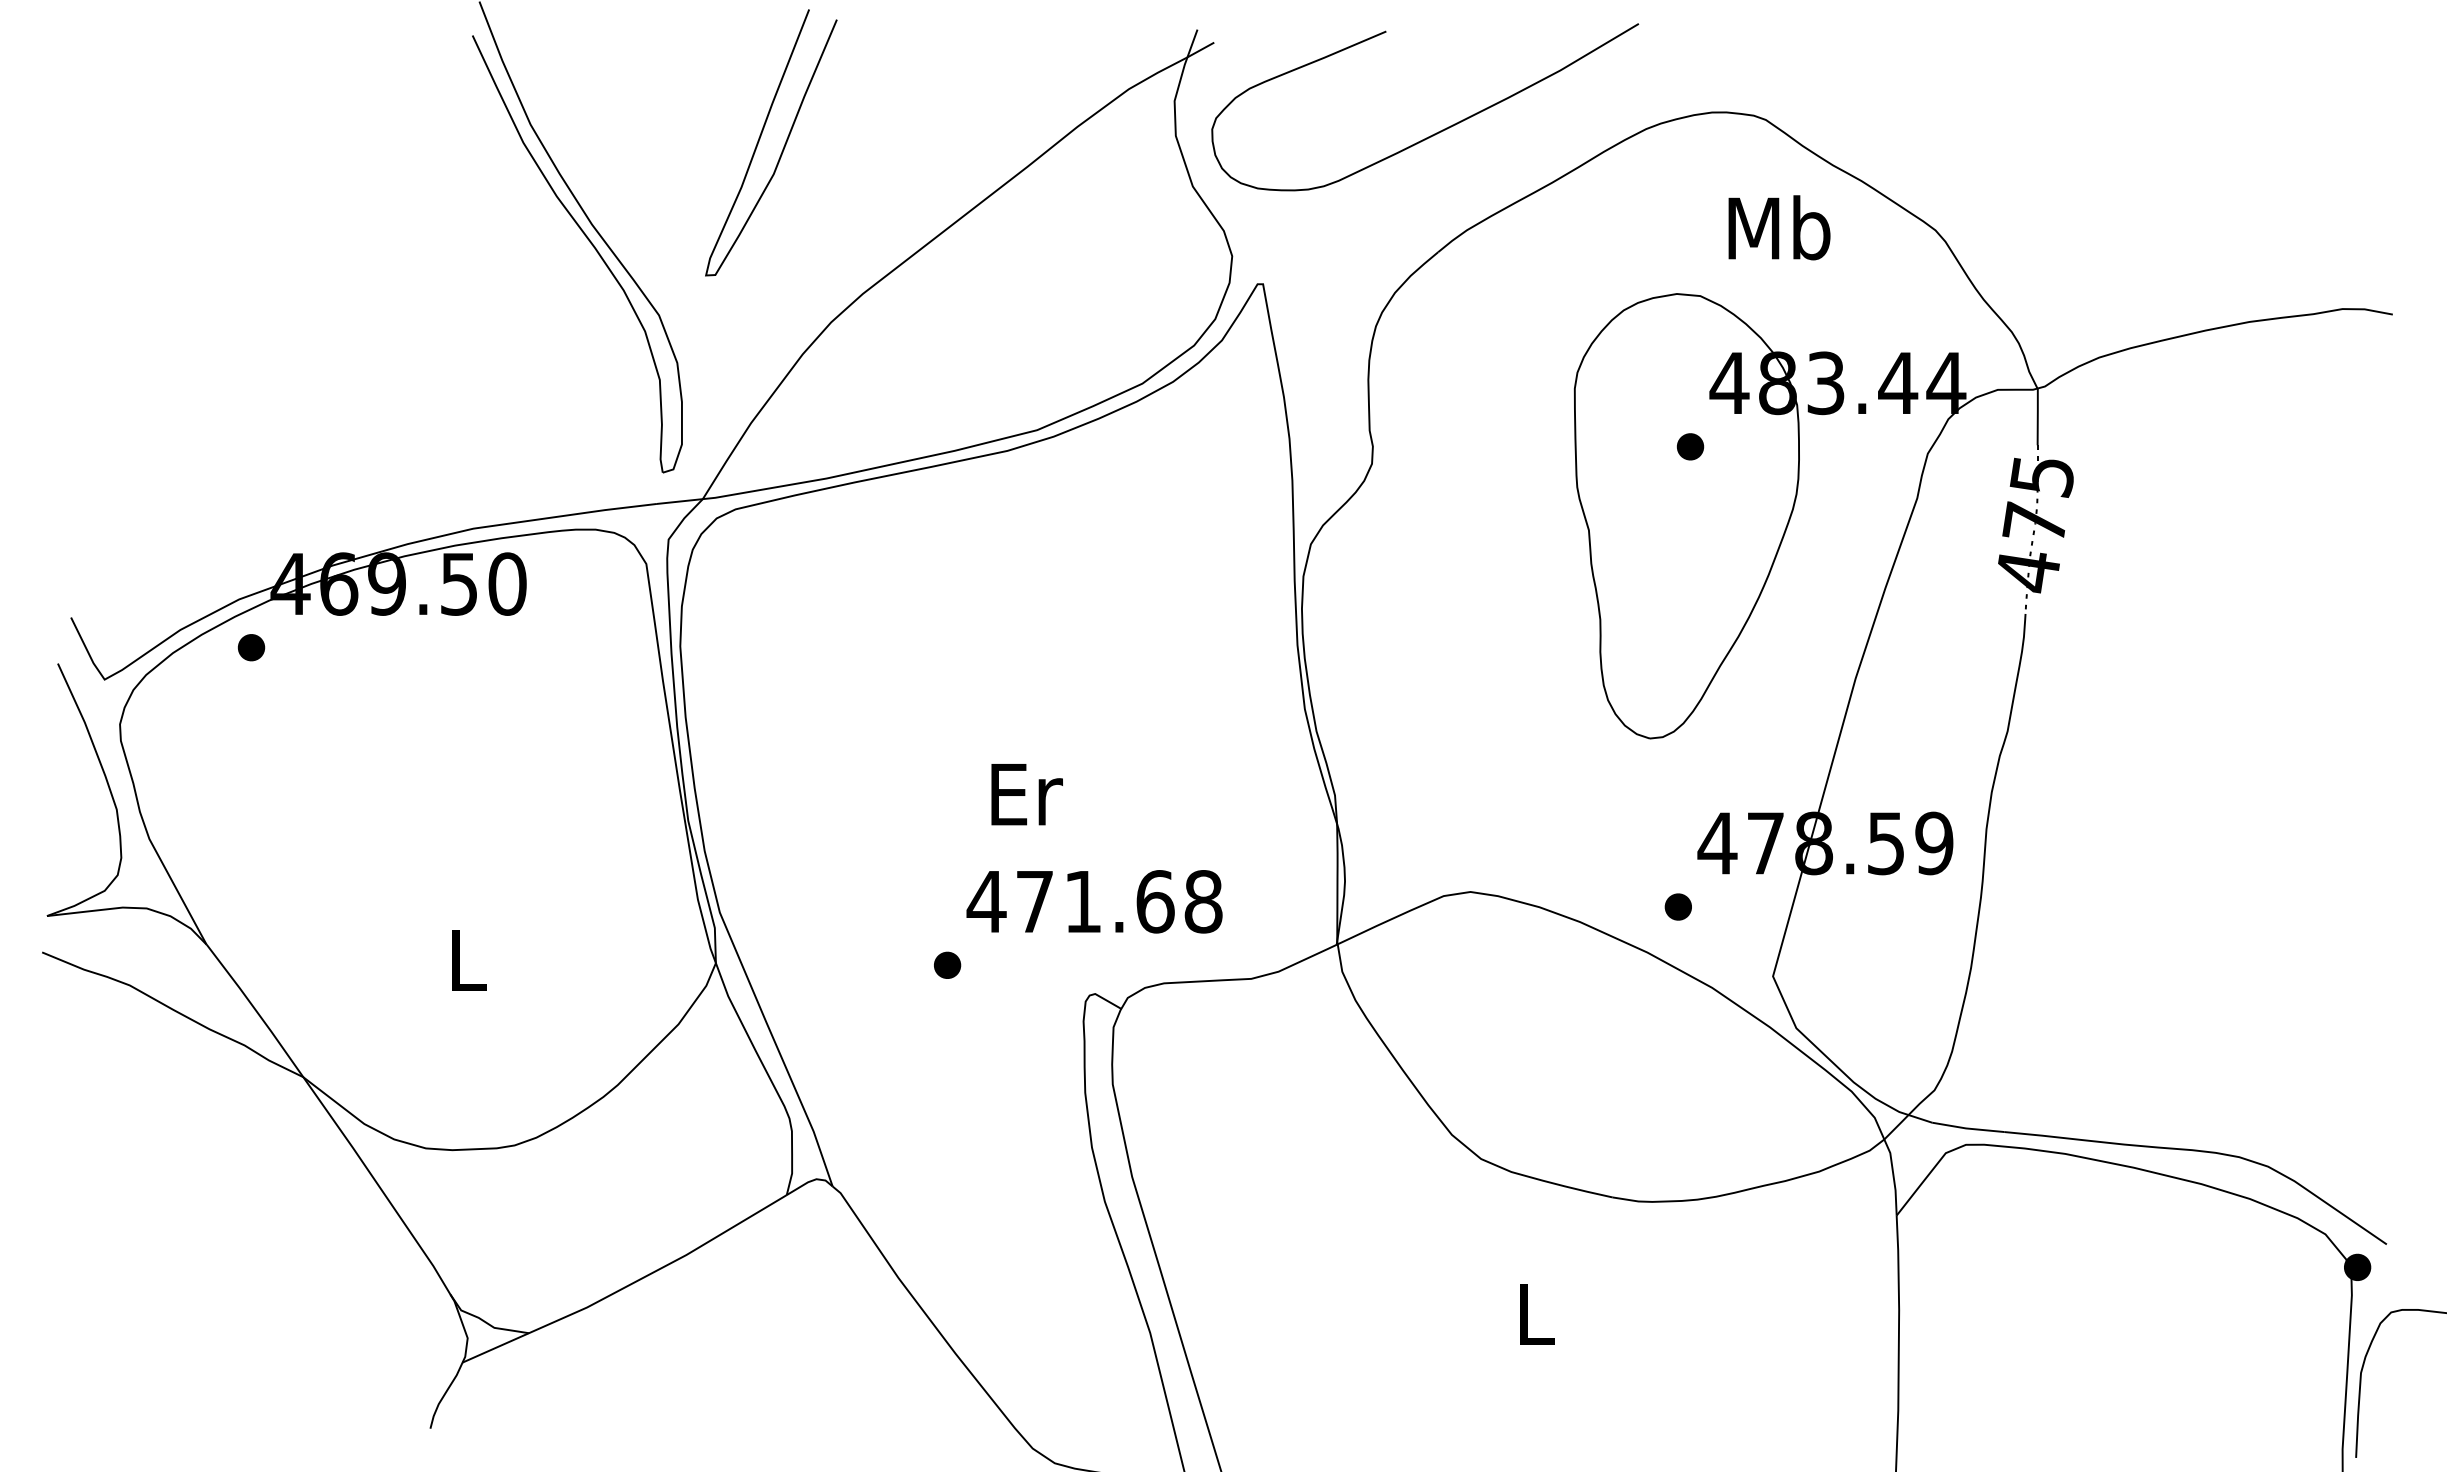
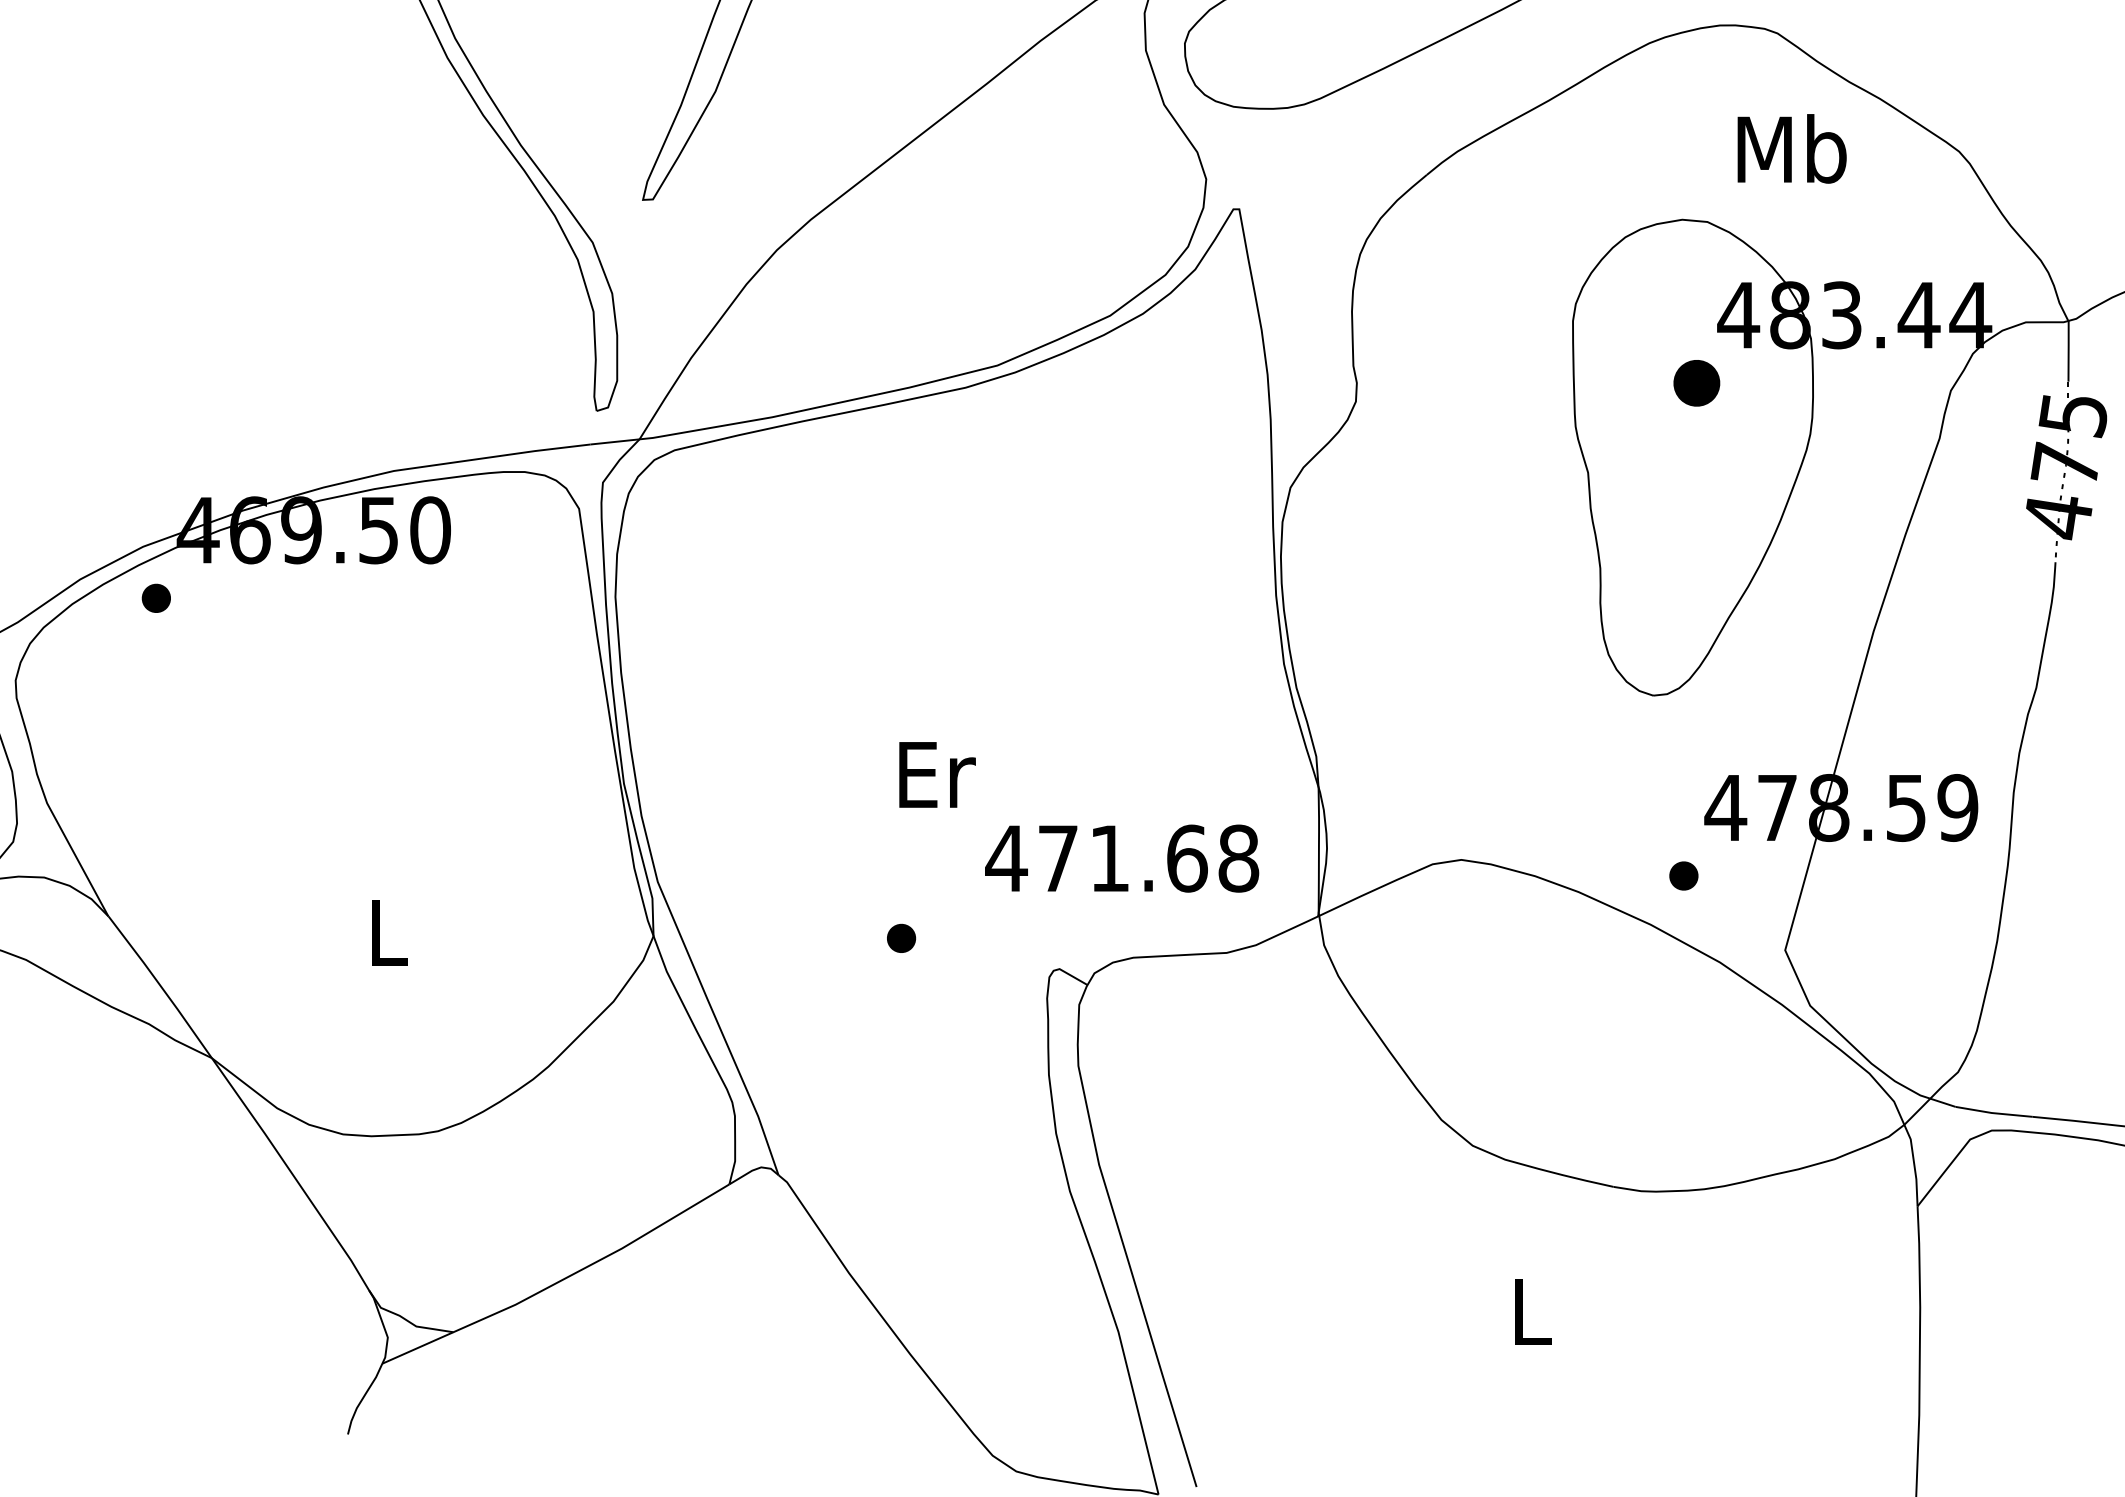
part: (1690, 446) -> (1696, 383), size x1.6
text: (1026, 794) -> (936, 774), moved
text: (1094, 901) -> (1121, 858), moved

